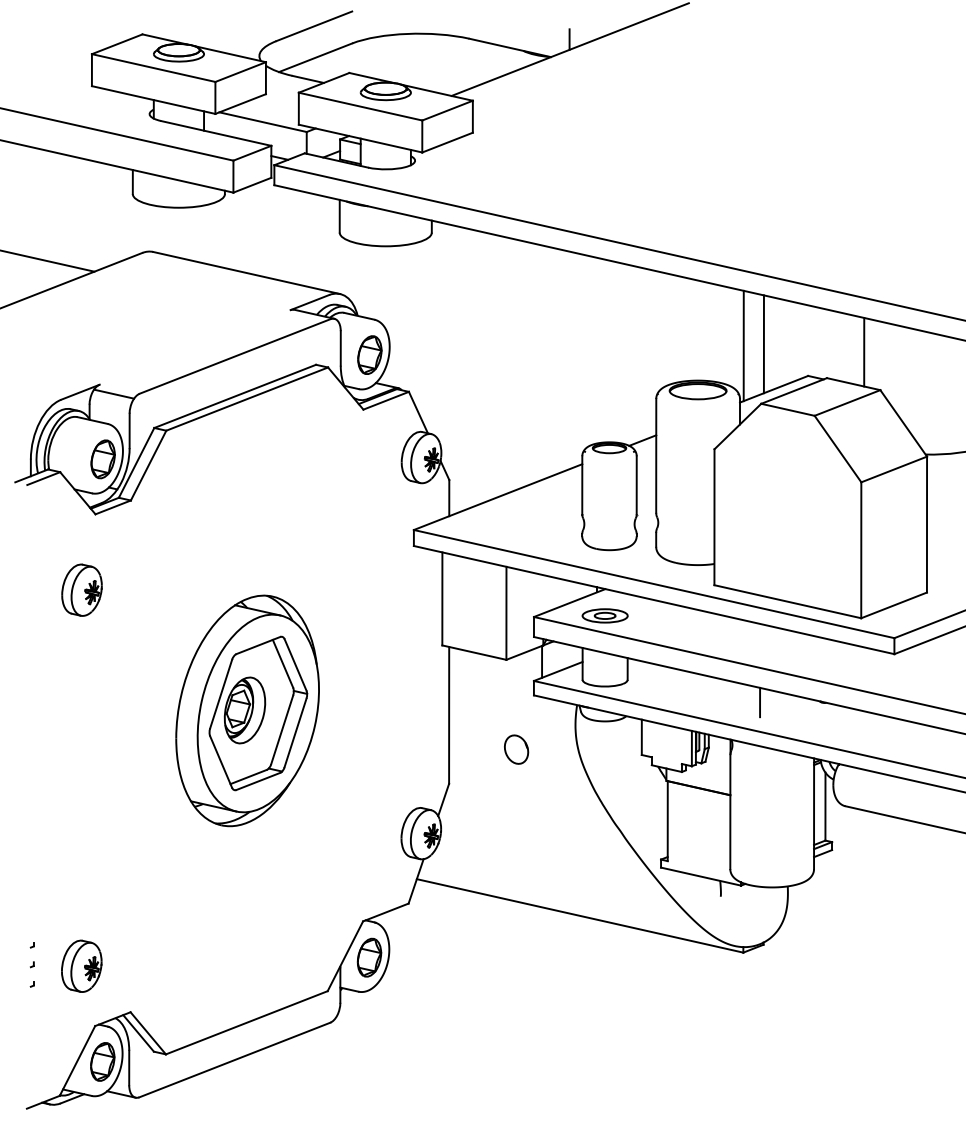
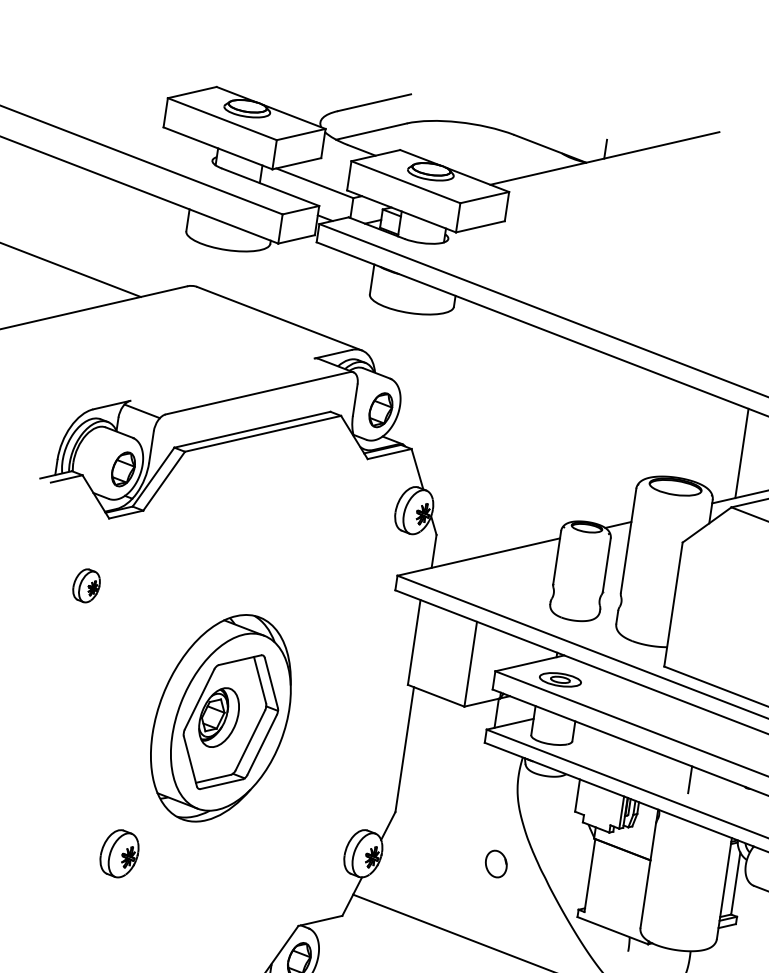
line: (743, 345) -> (723, 451), removed
part: (81, 589) -> (86, 585), size x0.7
part: (516, 749) -> (496, 863), moved
part: (81, 965) -> (119, 853), moved

